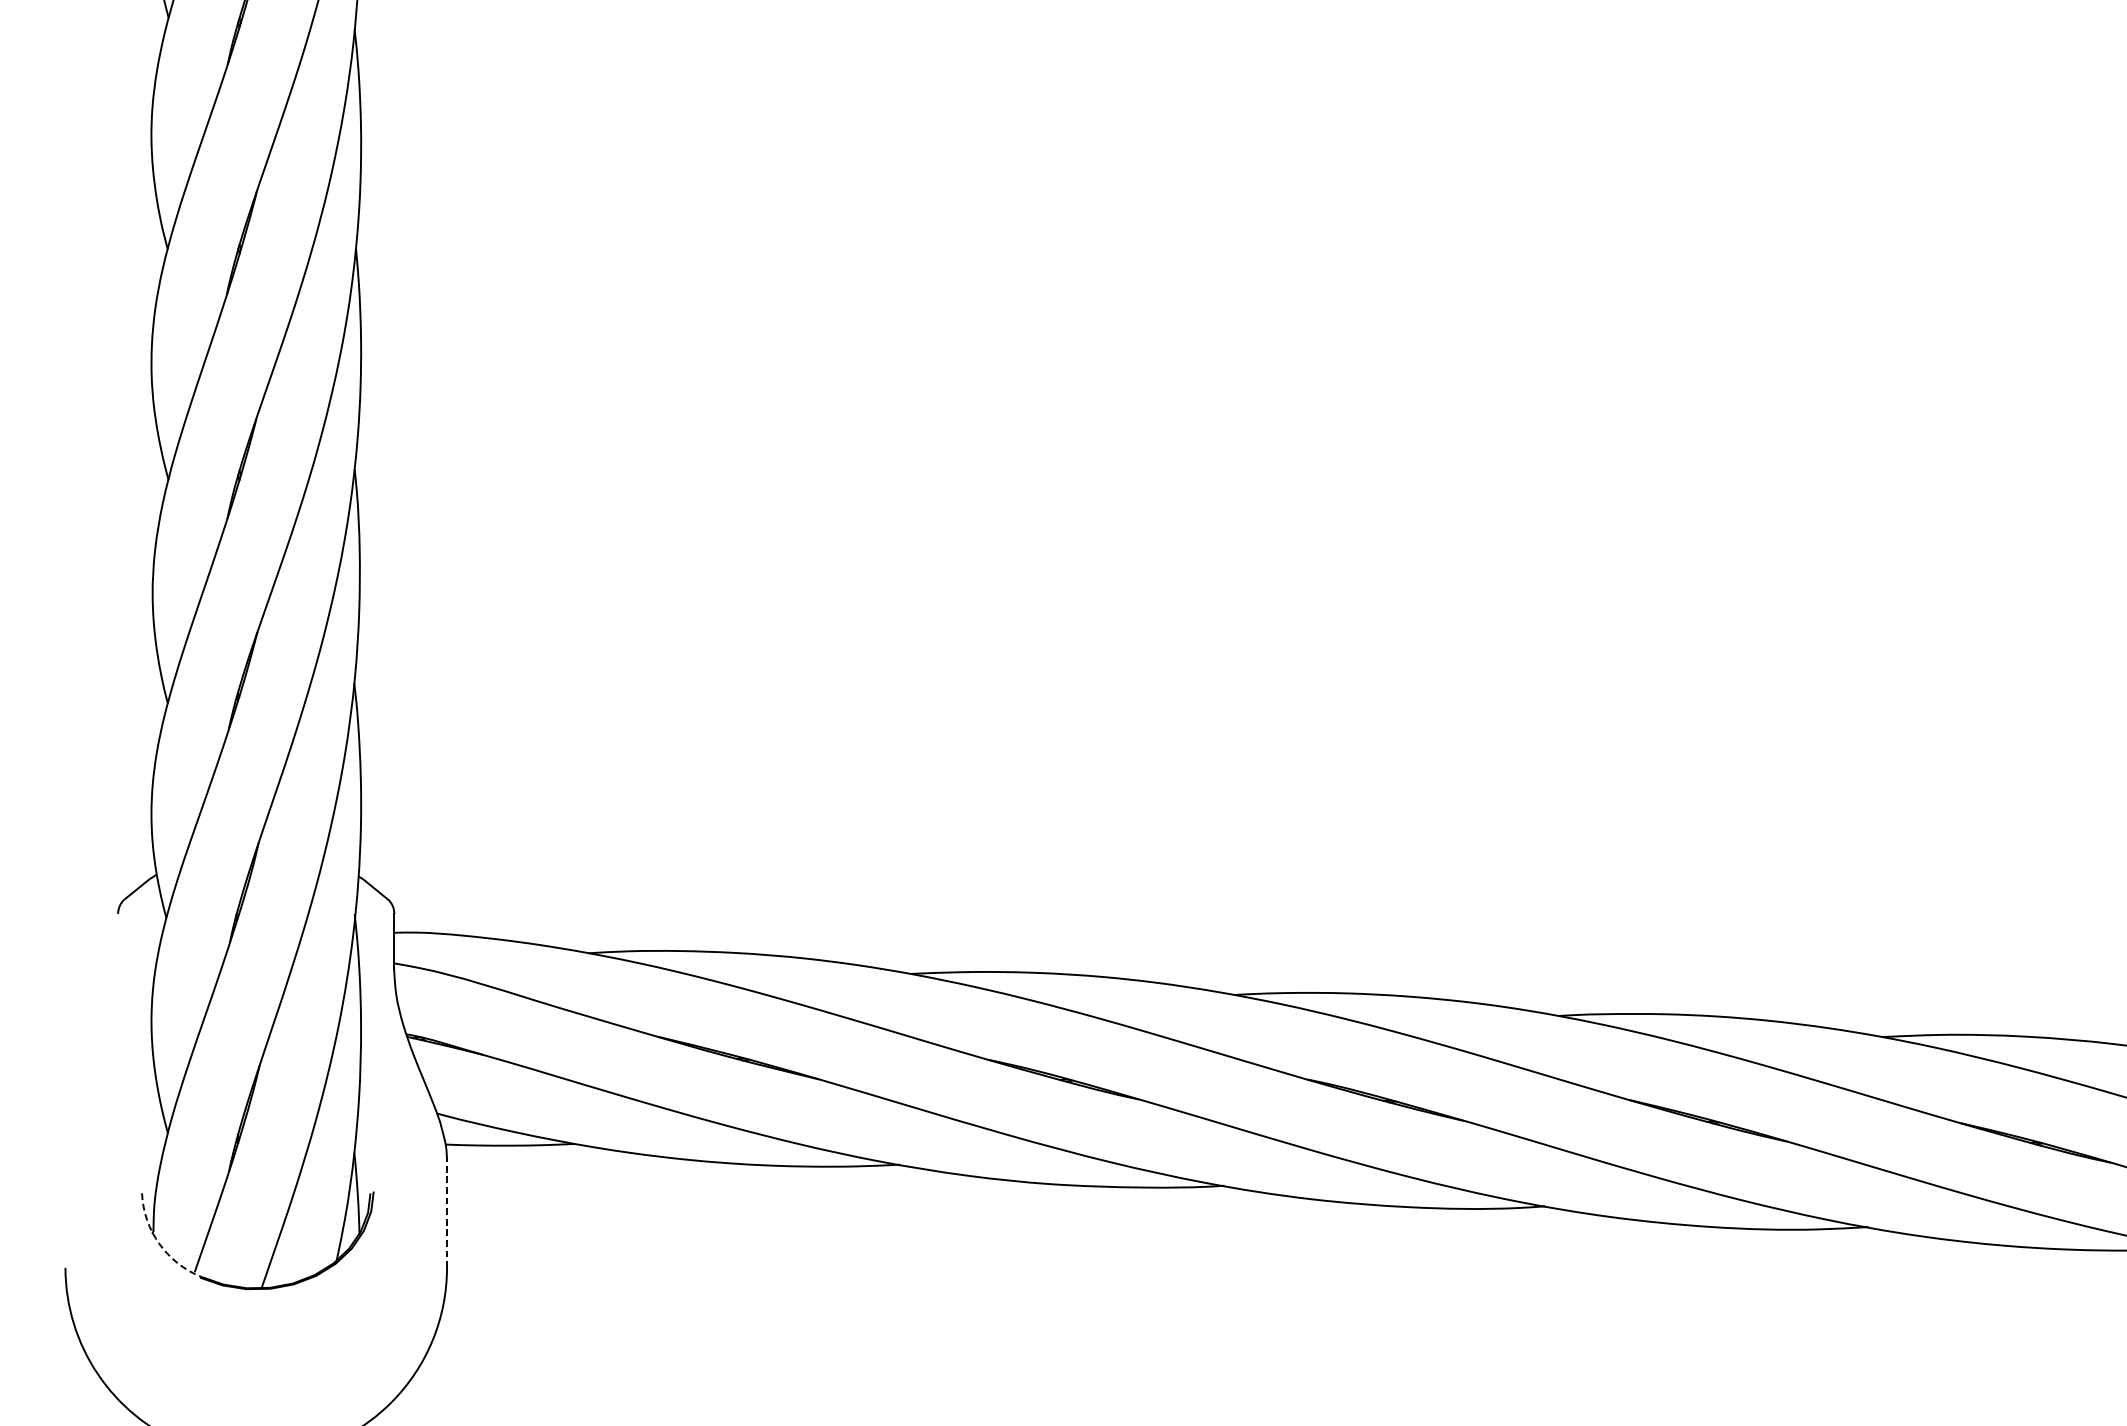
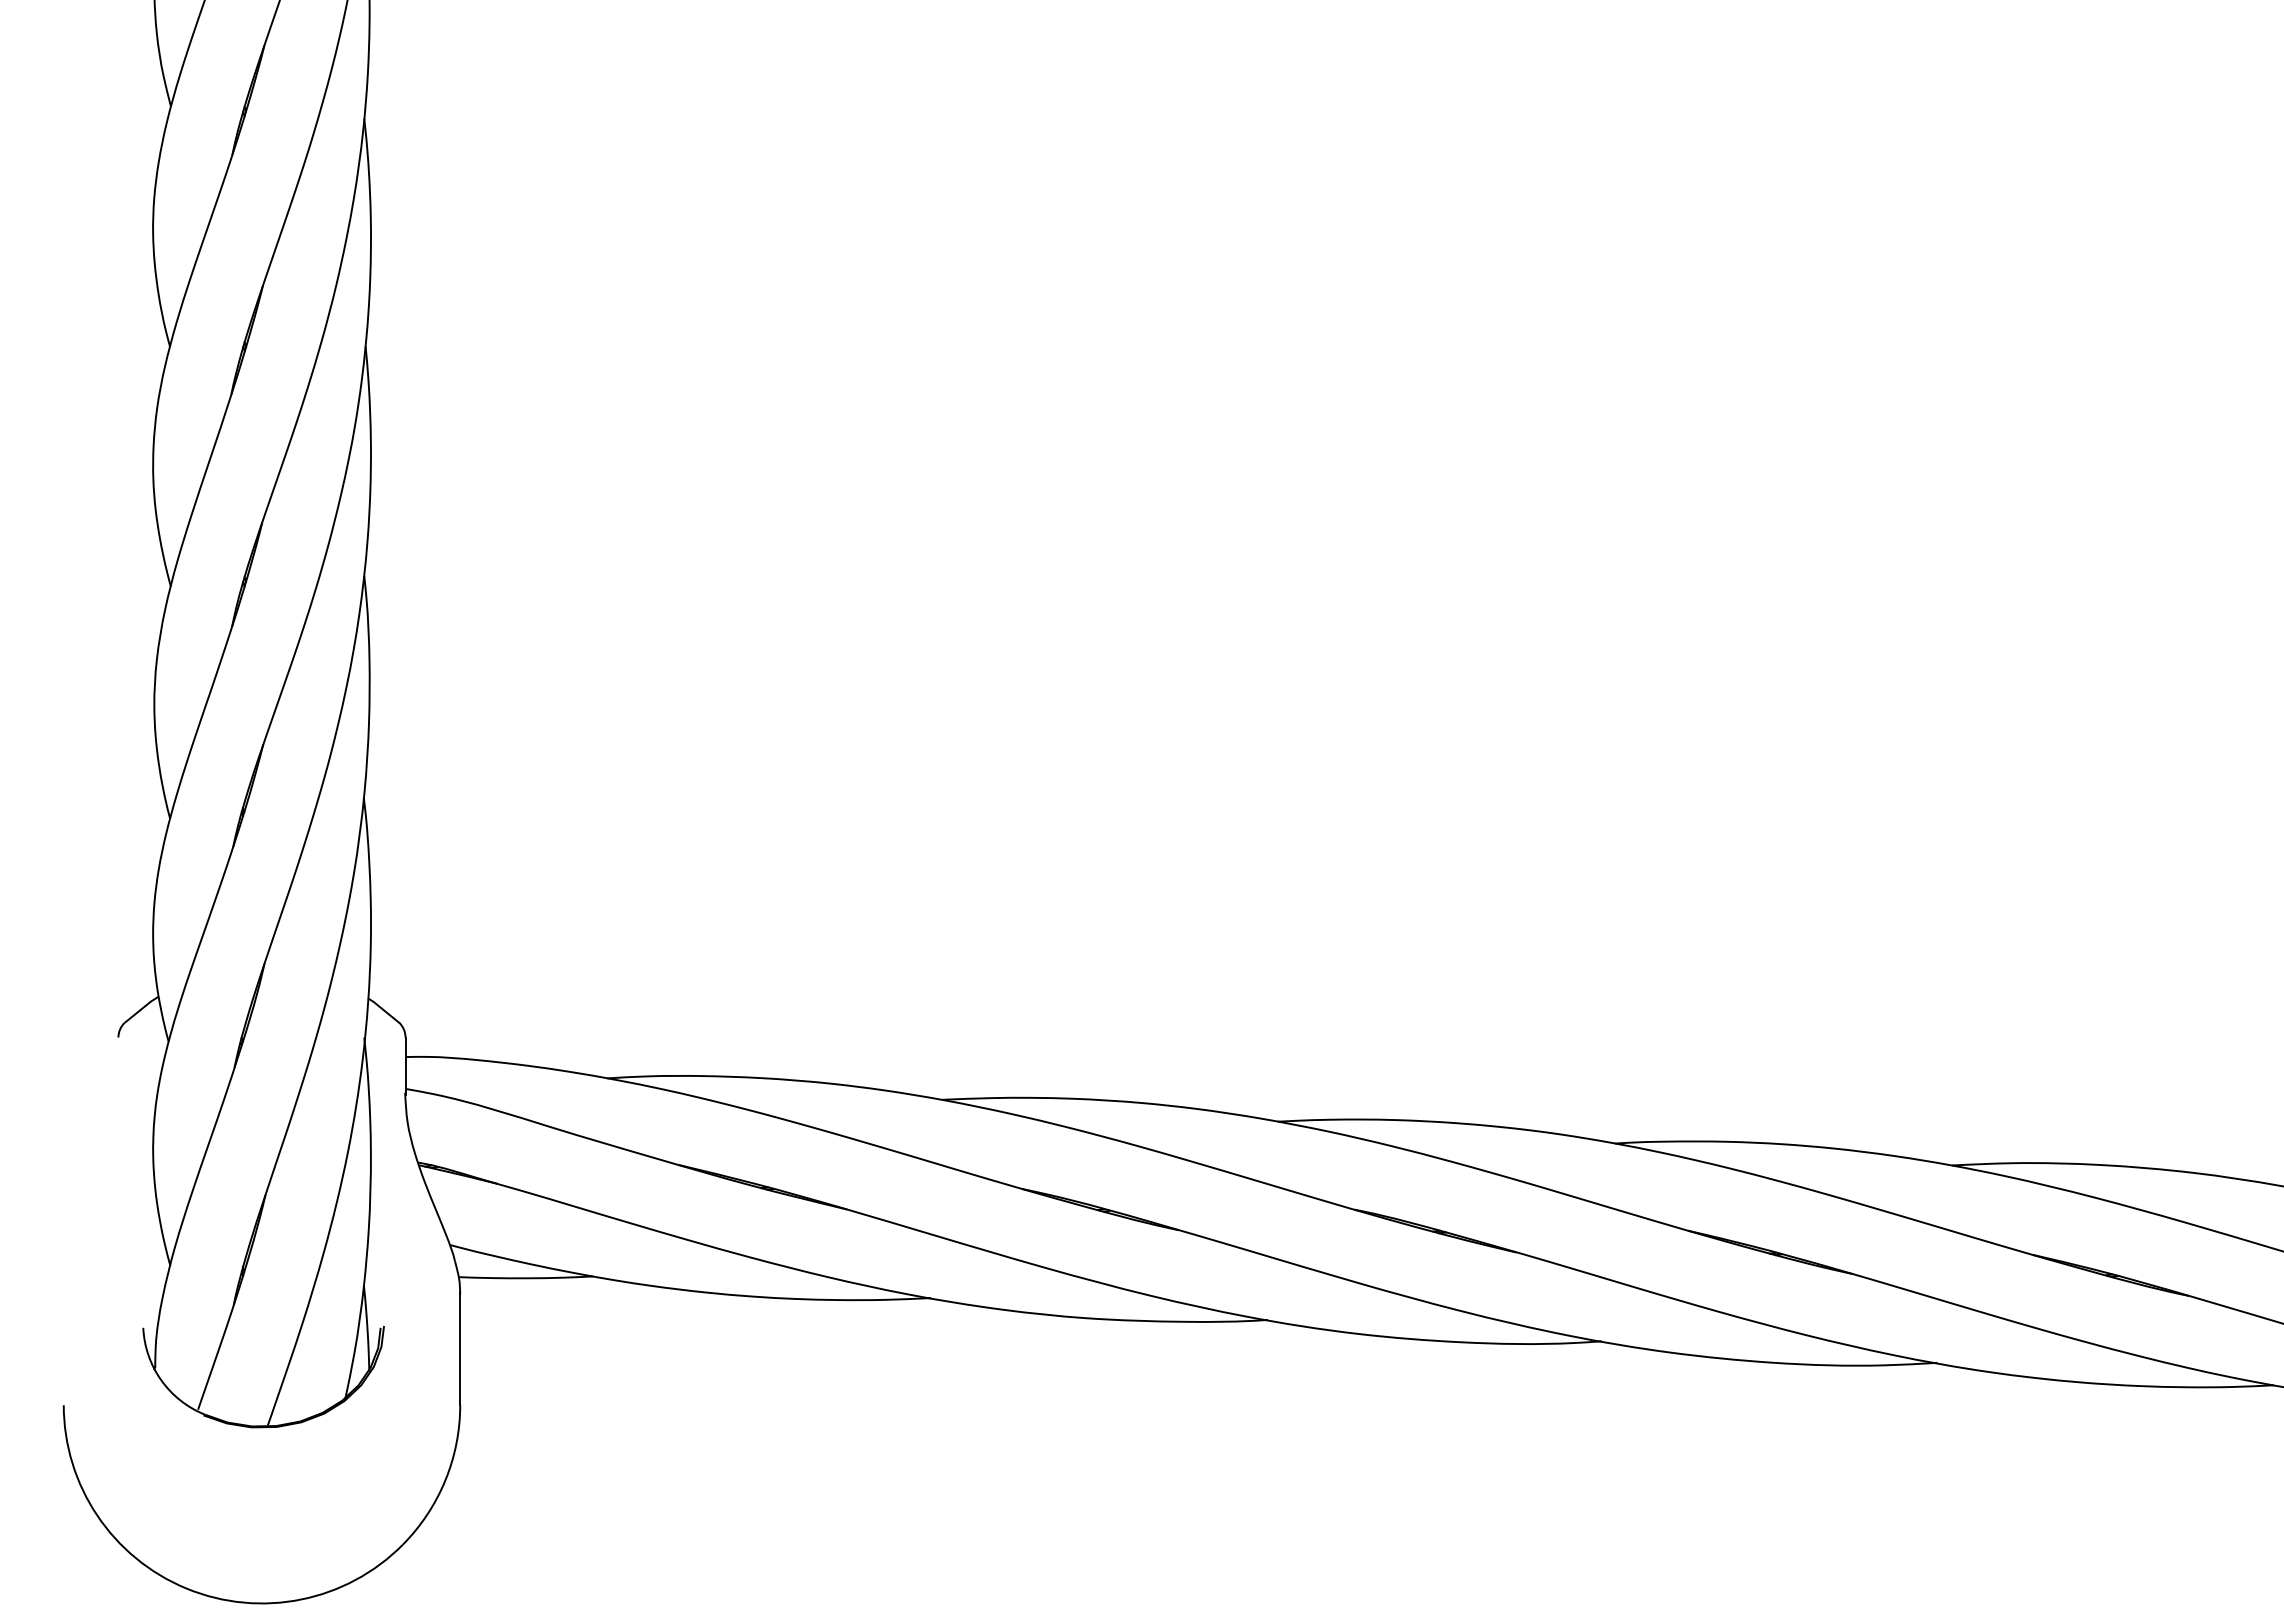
line: (447, 1213) -> (460, 1348), dashed -> solid
arc: (159, 1244) -> (161, 1380), dashed -> solid

